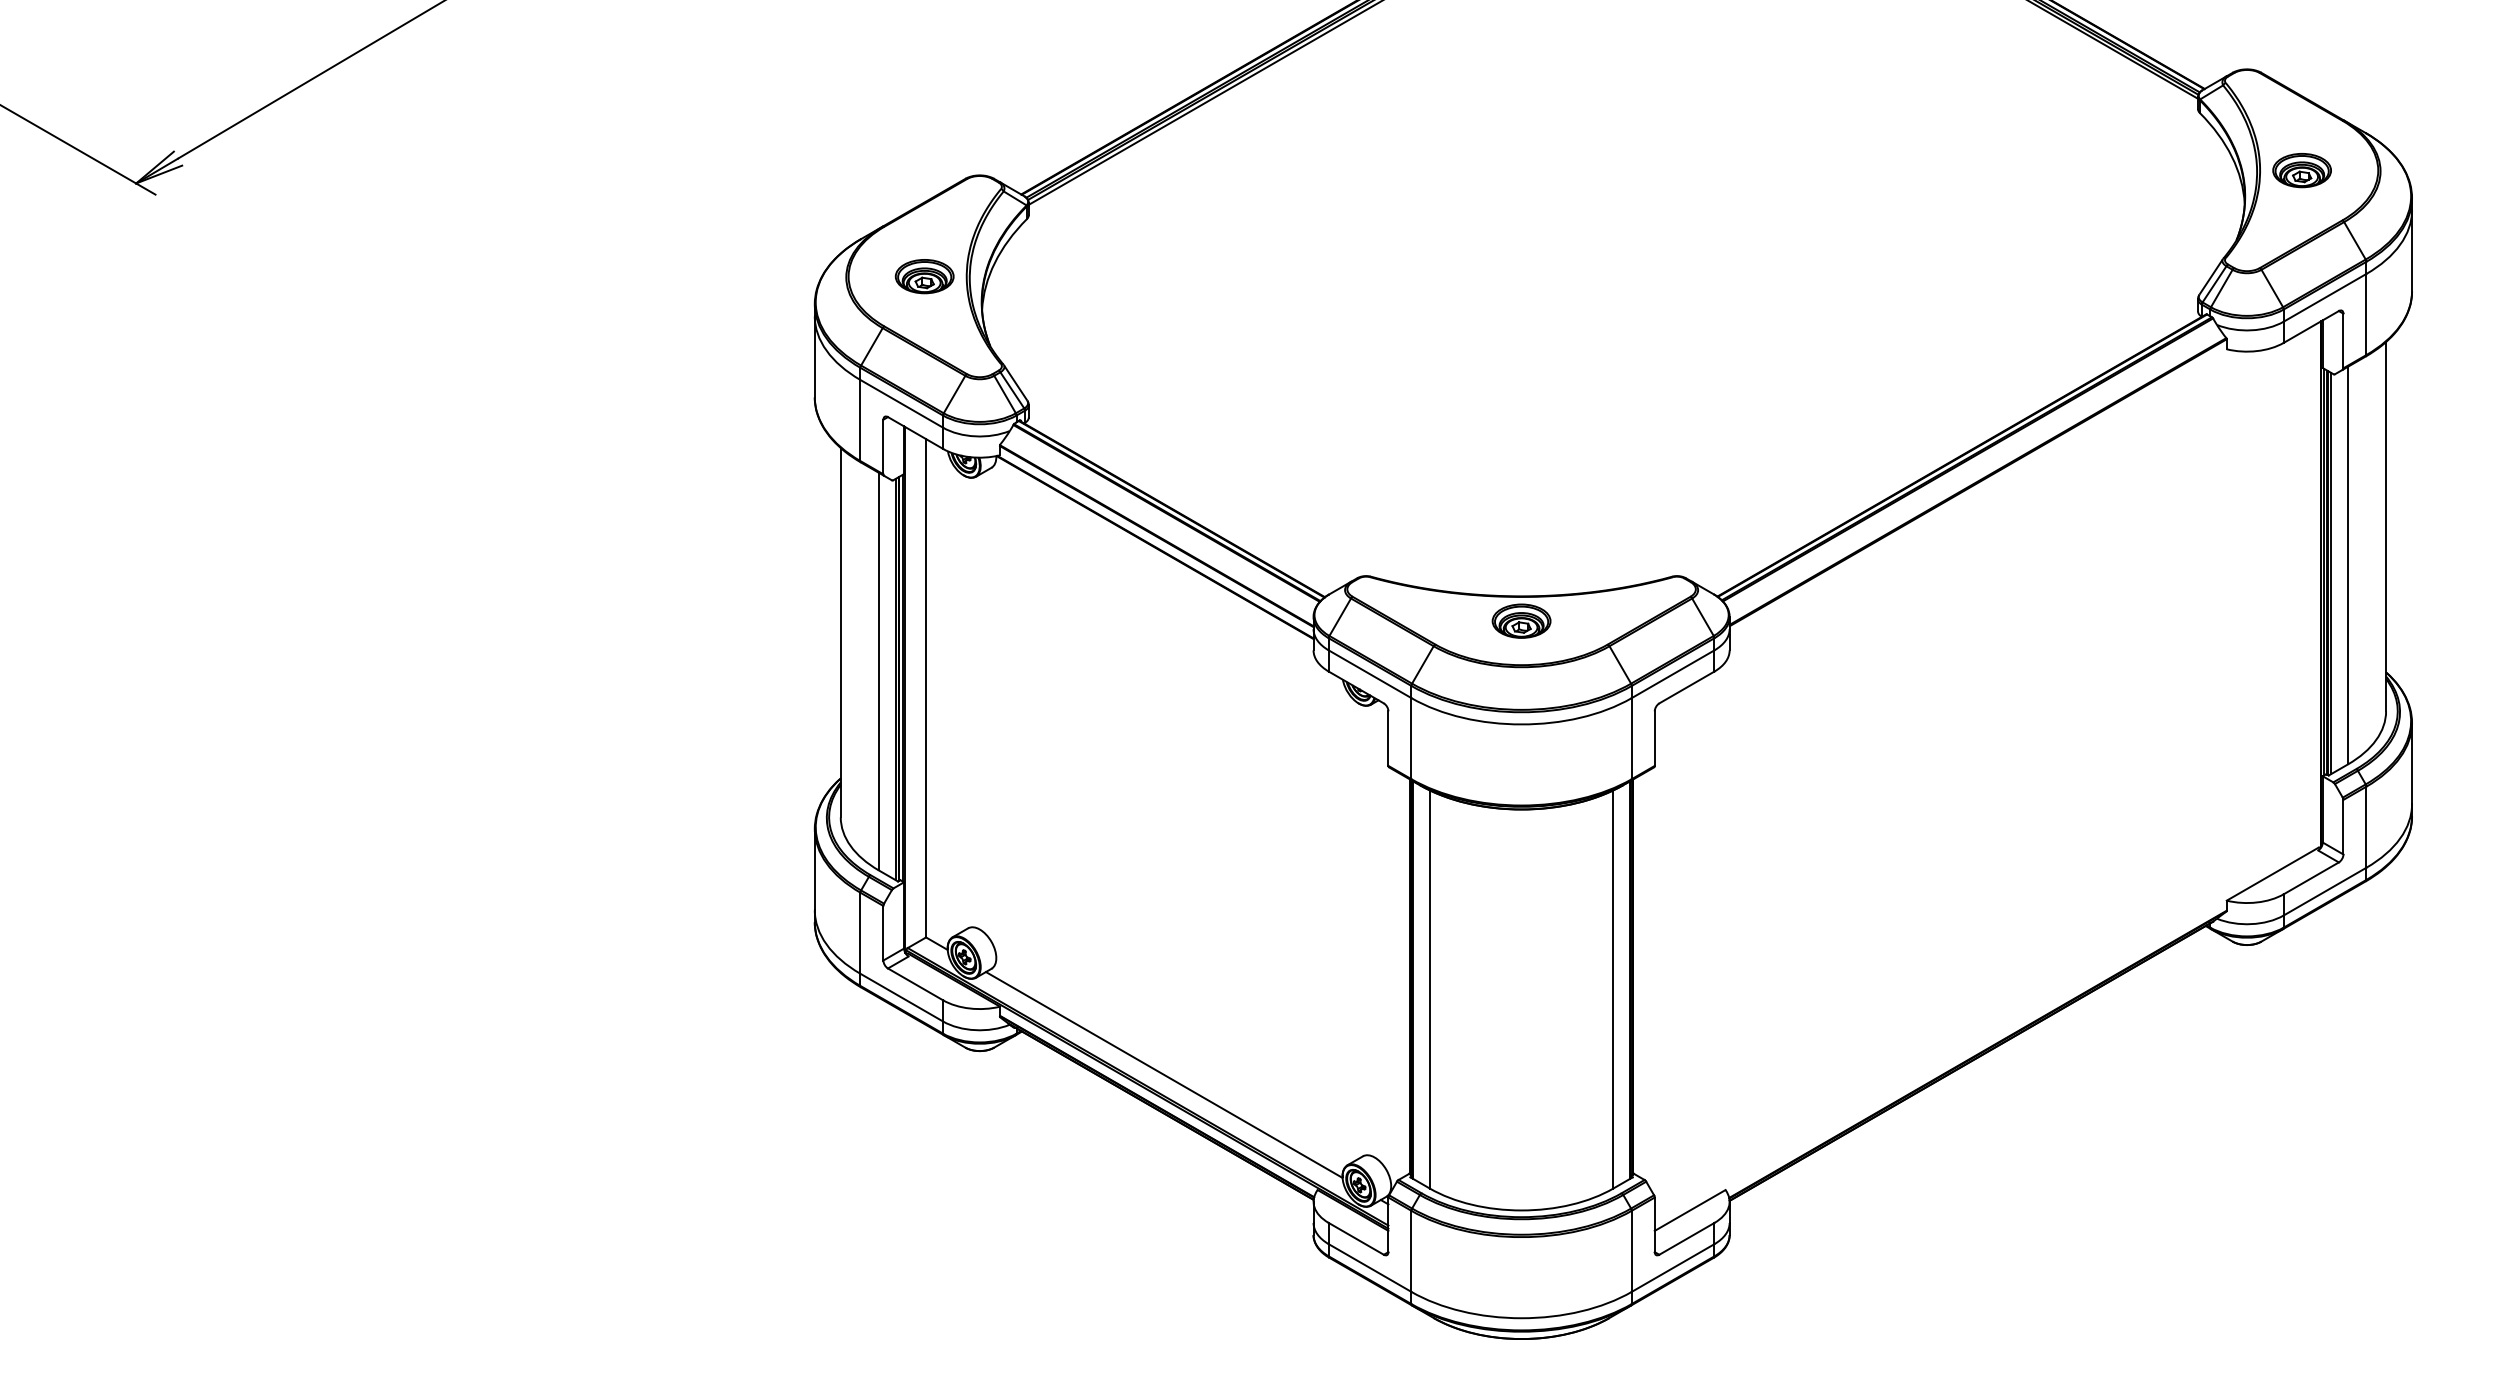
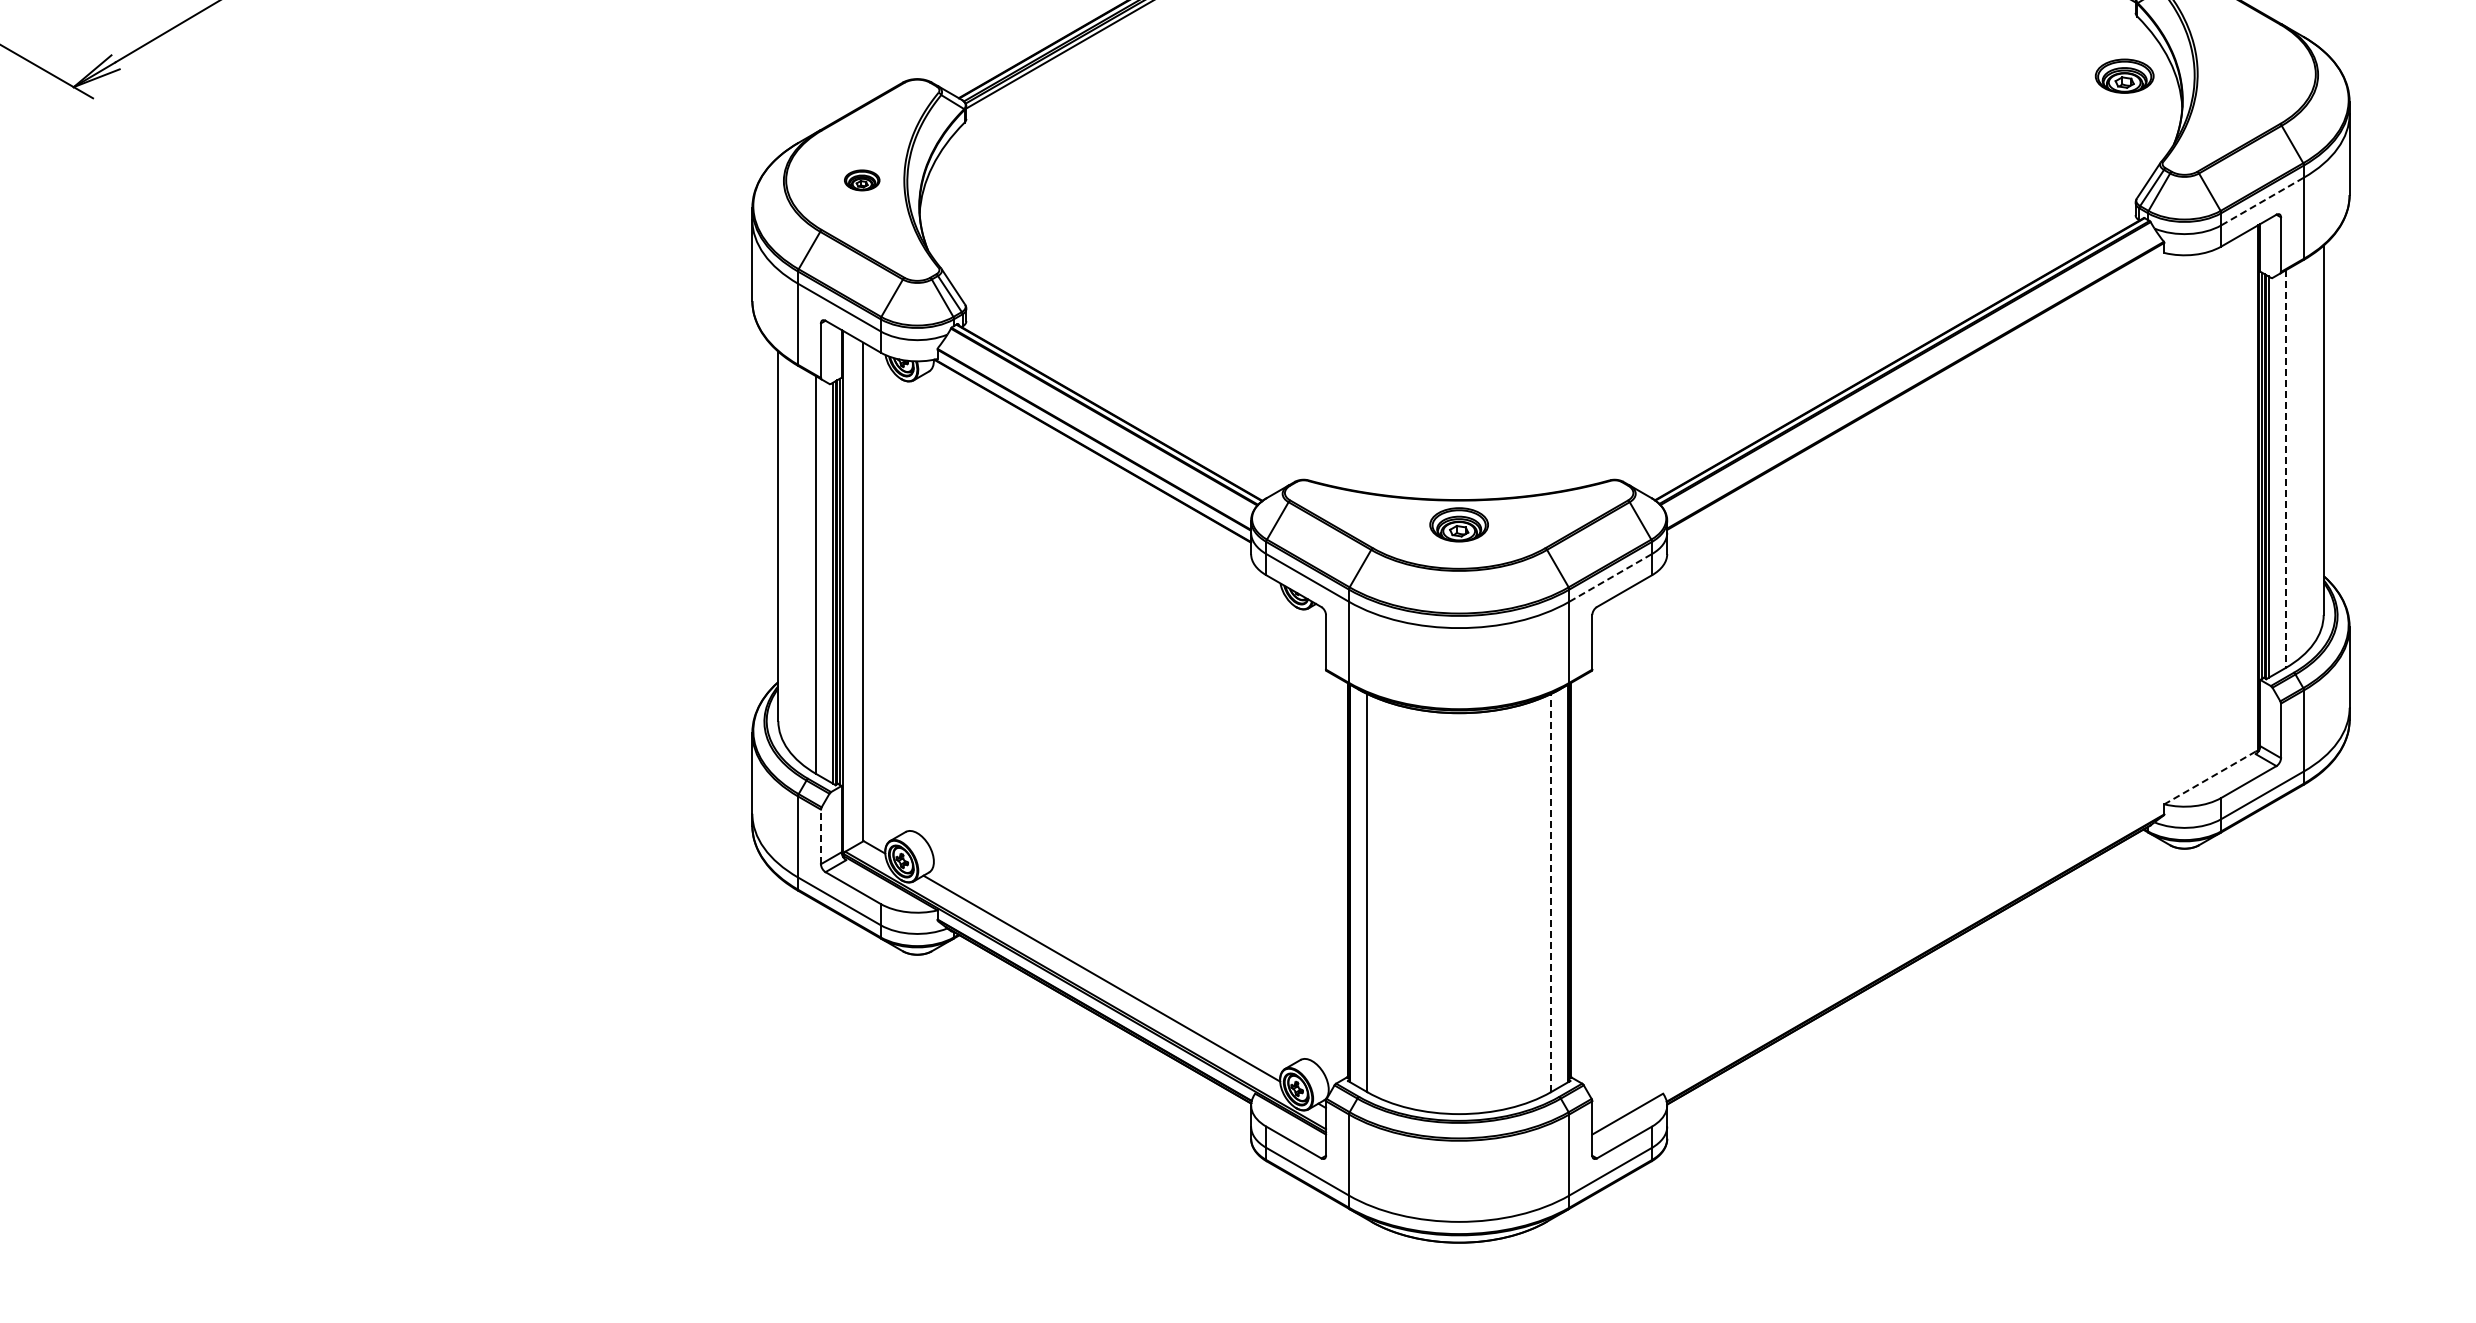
part: (2301, 170) -> (2124, 76), moved
part: (924, 276) -> (862, 180), size x0.6
line: (2325, 297) -> (2263, 201), solid -> dashed
line: (2348, 565) -> (2286, 469), solid -> dashed
line: (1673, 674) -> (1611, 578), solid -> dashed
line: (2272, 874) -> (2210, 778), solid -> dashed
line: (883, 932) -> (821, 836), solid -> dashed
line: (1613, 988) -> (1551, 892), solid -> dashed

